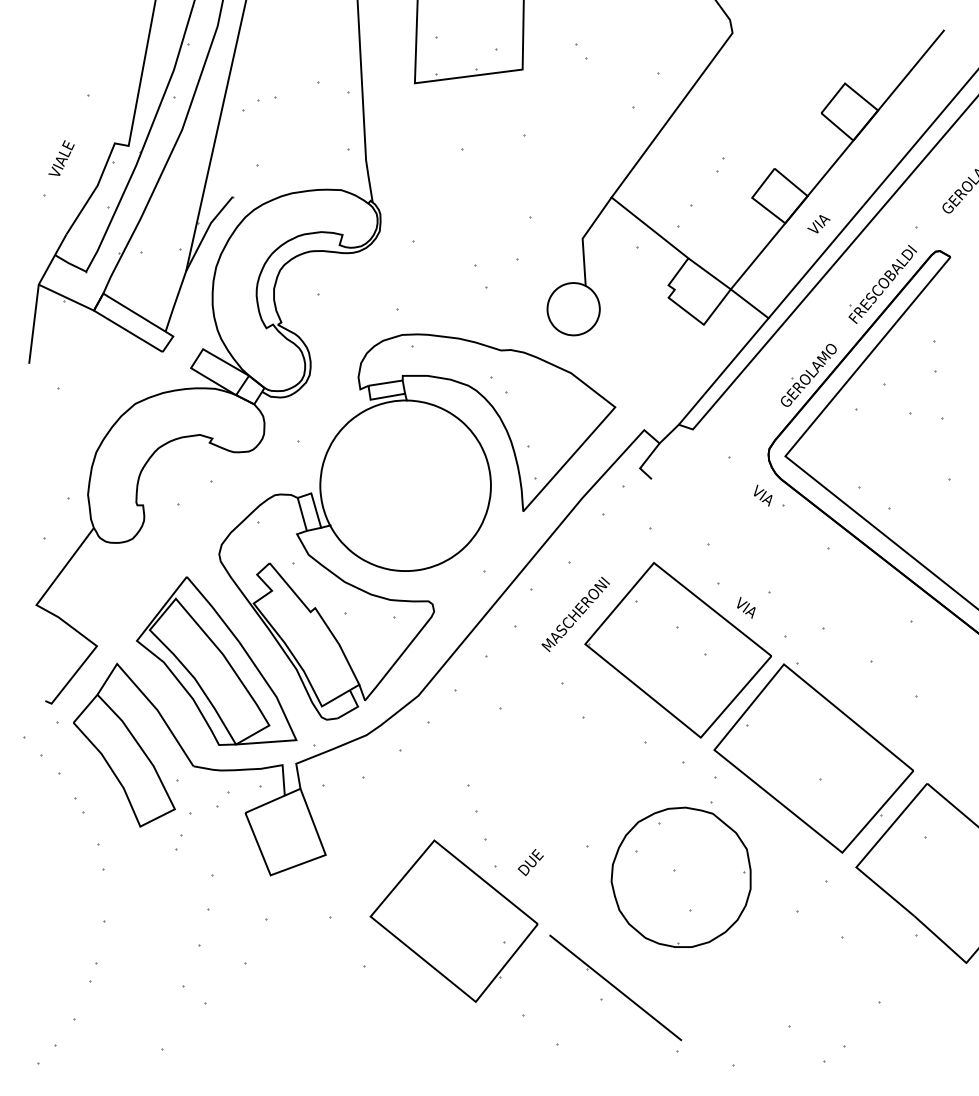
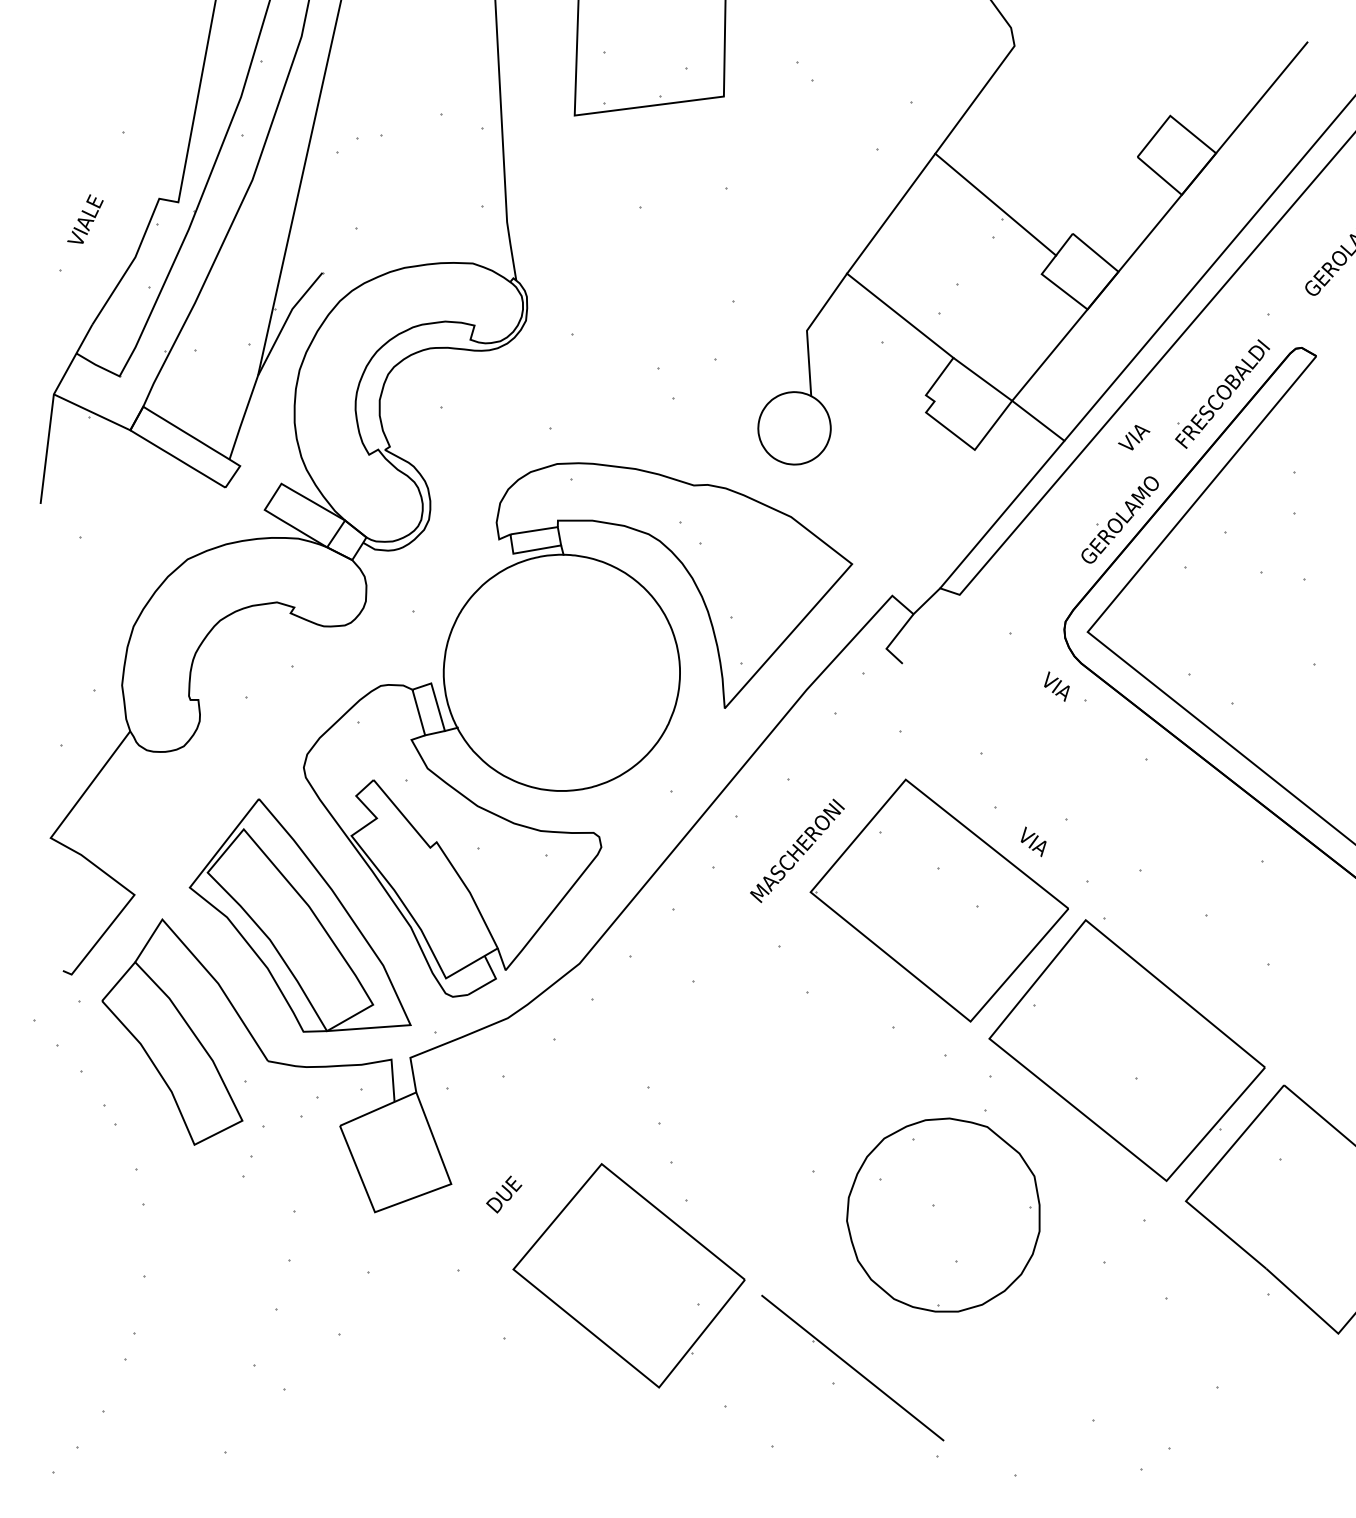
line: (718, 147) -> (995, 204), added
text: (819, 224) -> (1134, 437), moved
text: (531, 862) -> (504, 1194), moved

